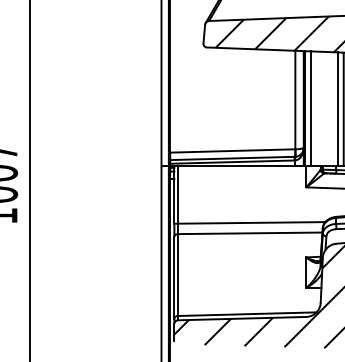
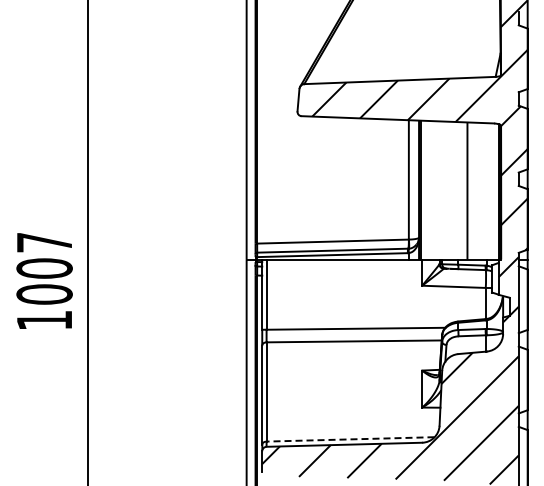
line: (310, 107) -> (427, 189), removed
line: (337, 108) -> (460, 190), removed
line: (247, 314) -> (350, 439), solid -> dashed

